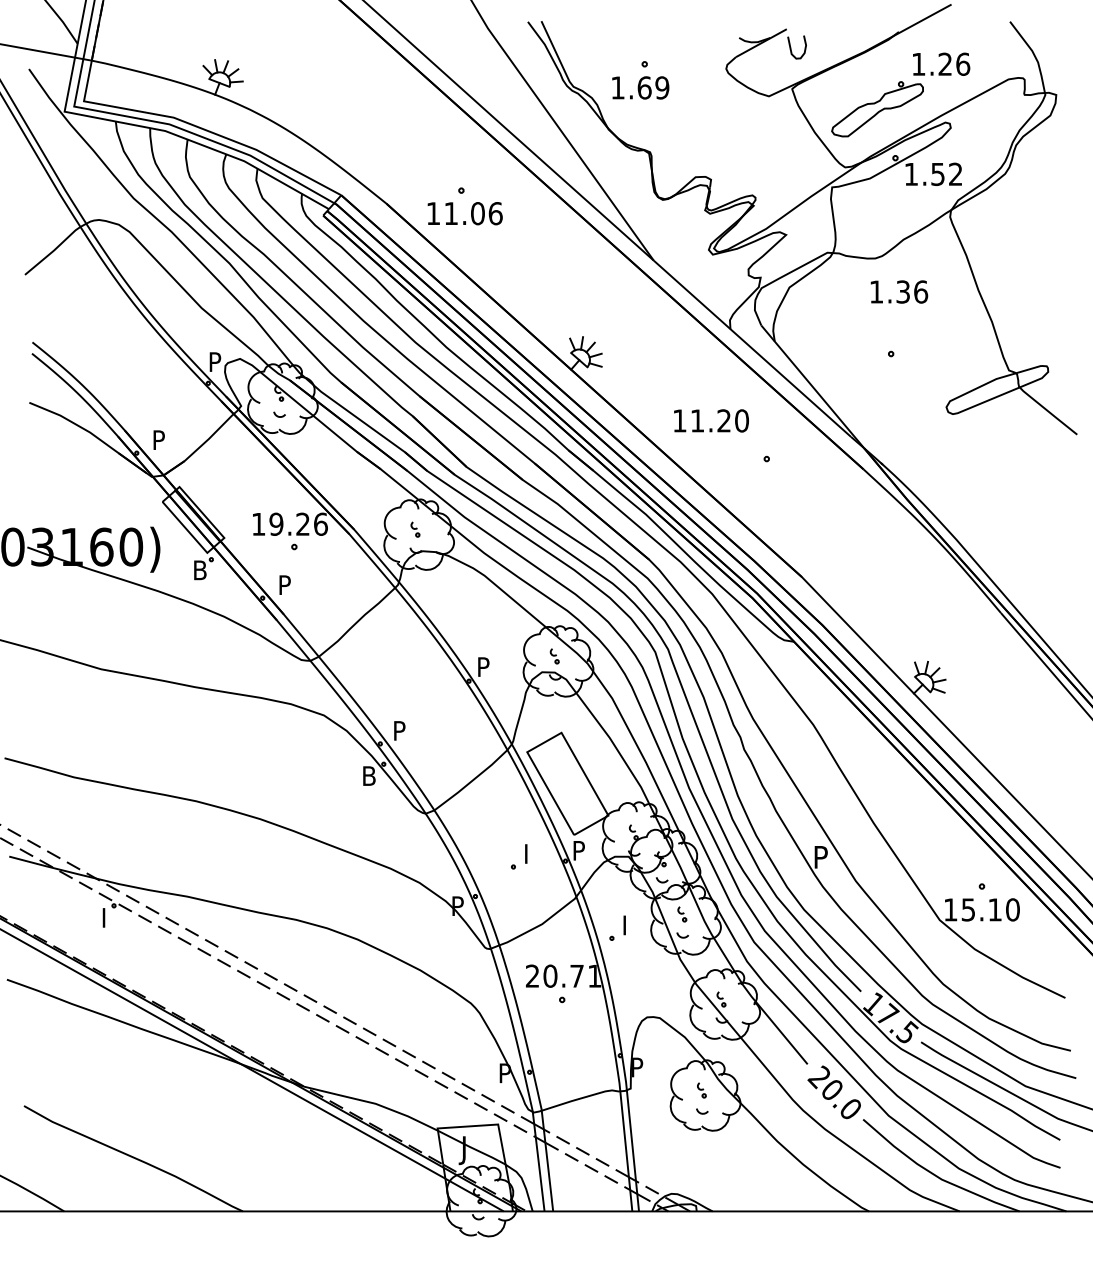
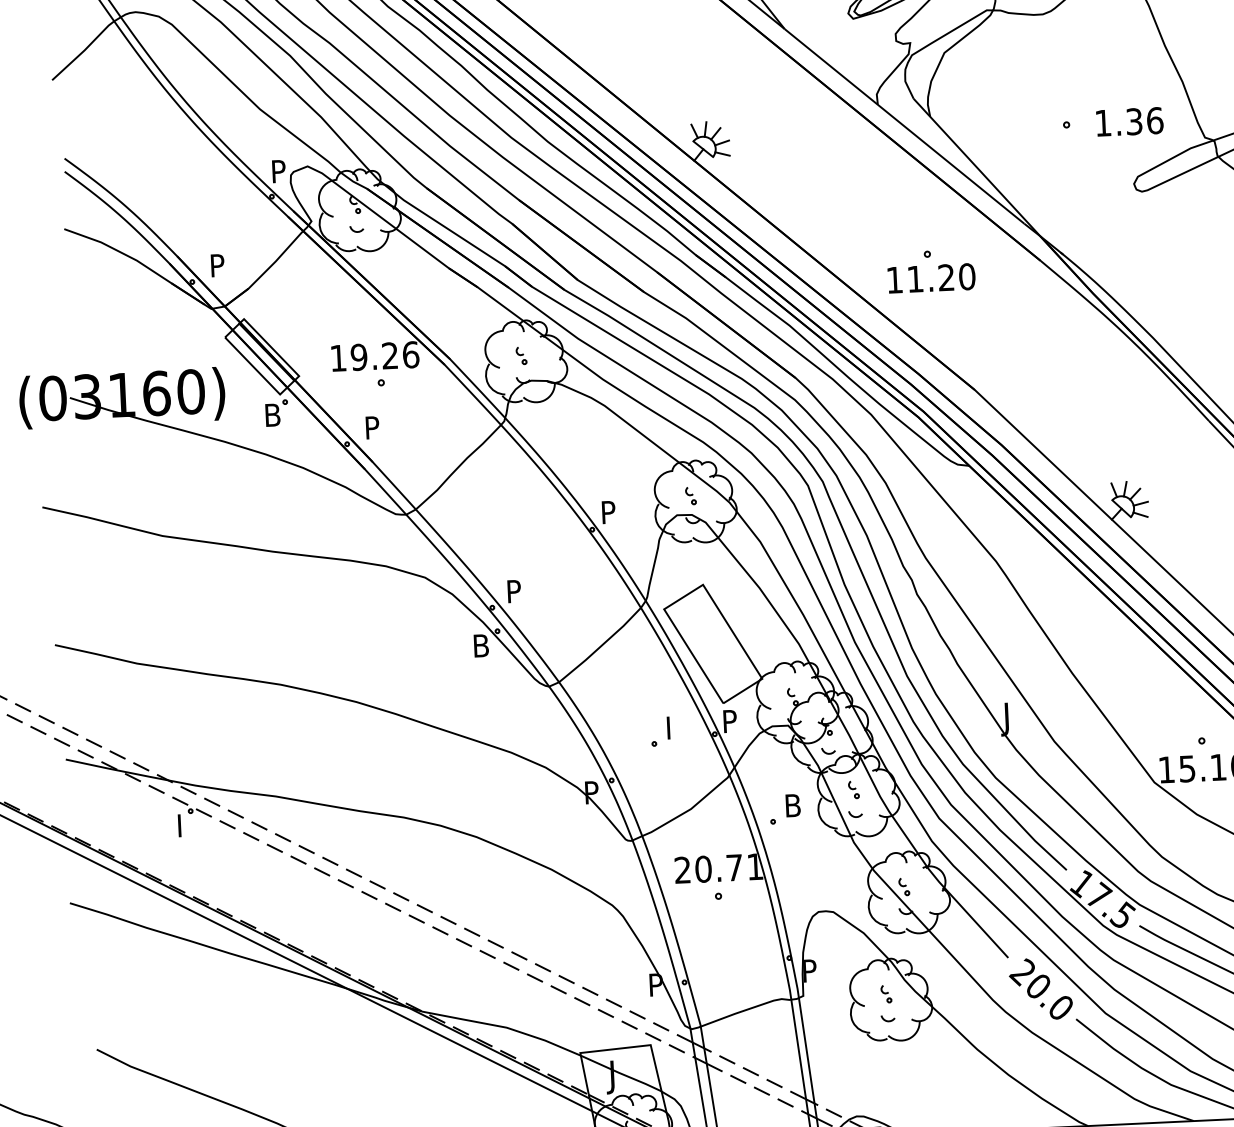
text: (899, 291) -> (1129, 121), moved
text: (711, 420) -> (931, 277), moved
text: (818, 860) -> (1009, 719), P -> J
text: (630, 925) -> (794, 805), I -> B

